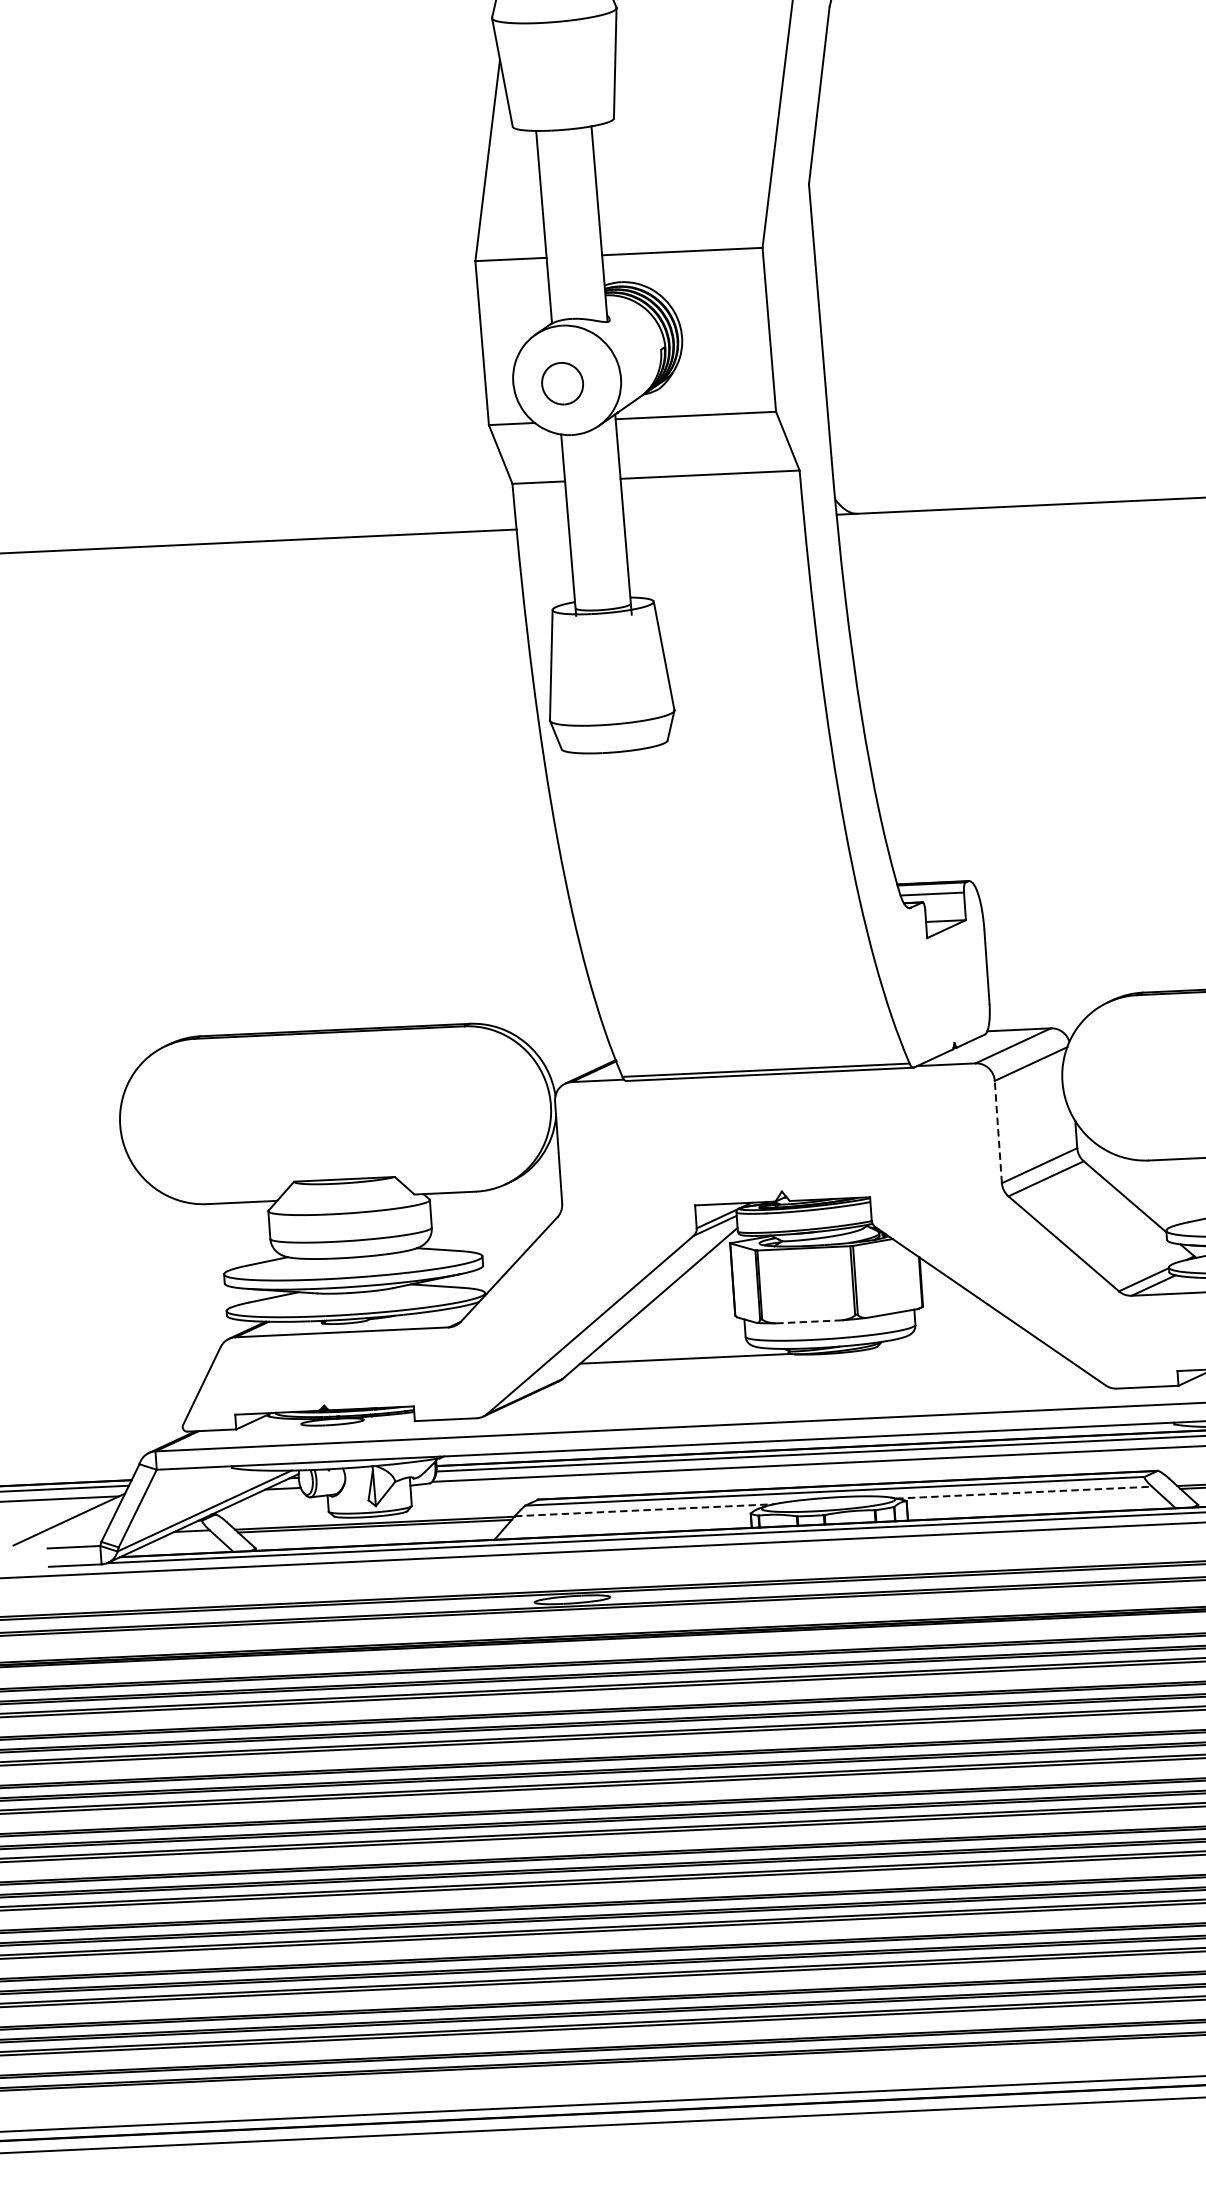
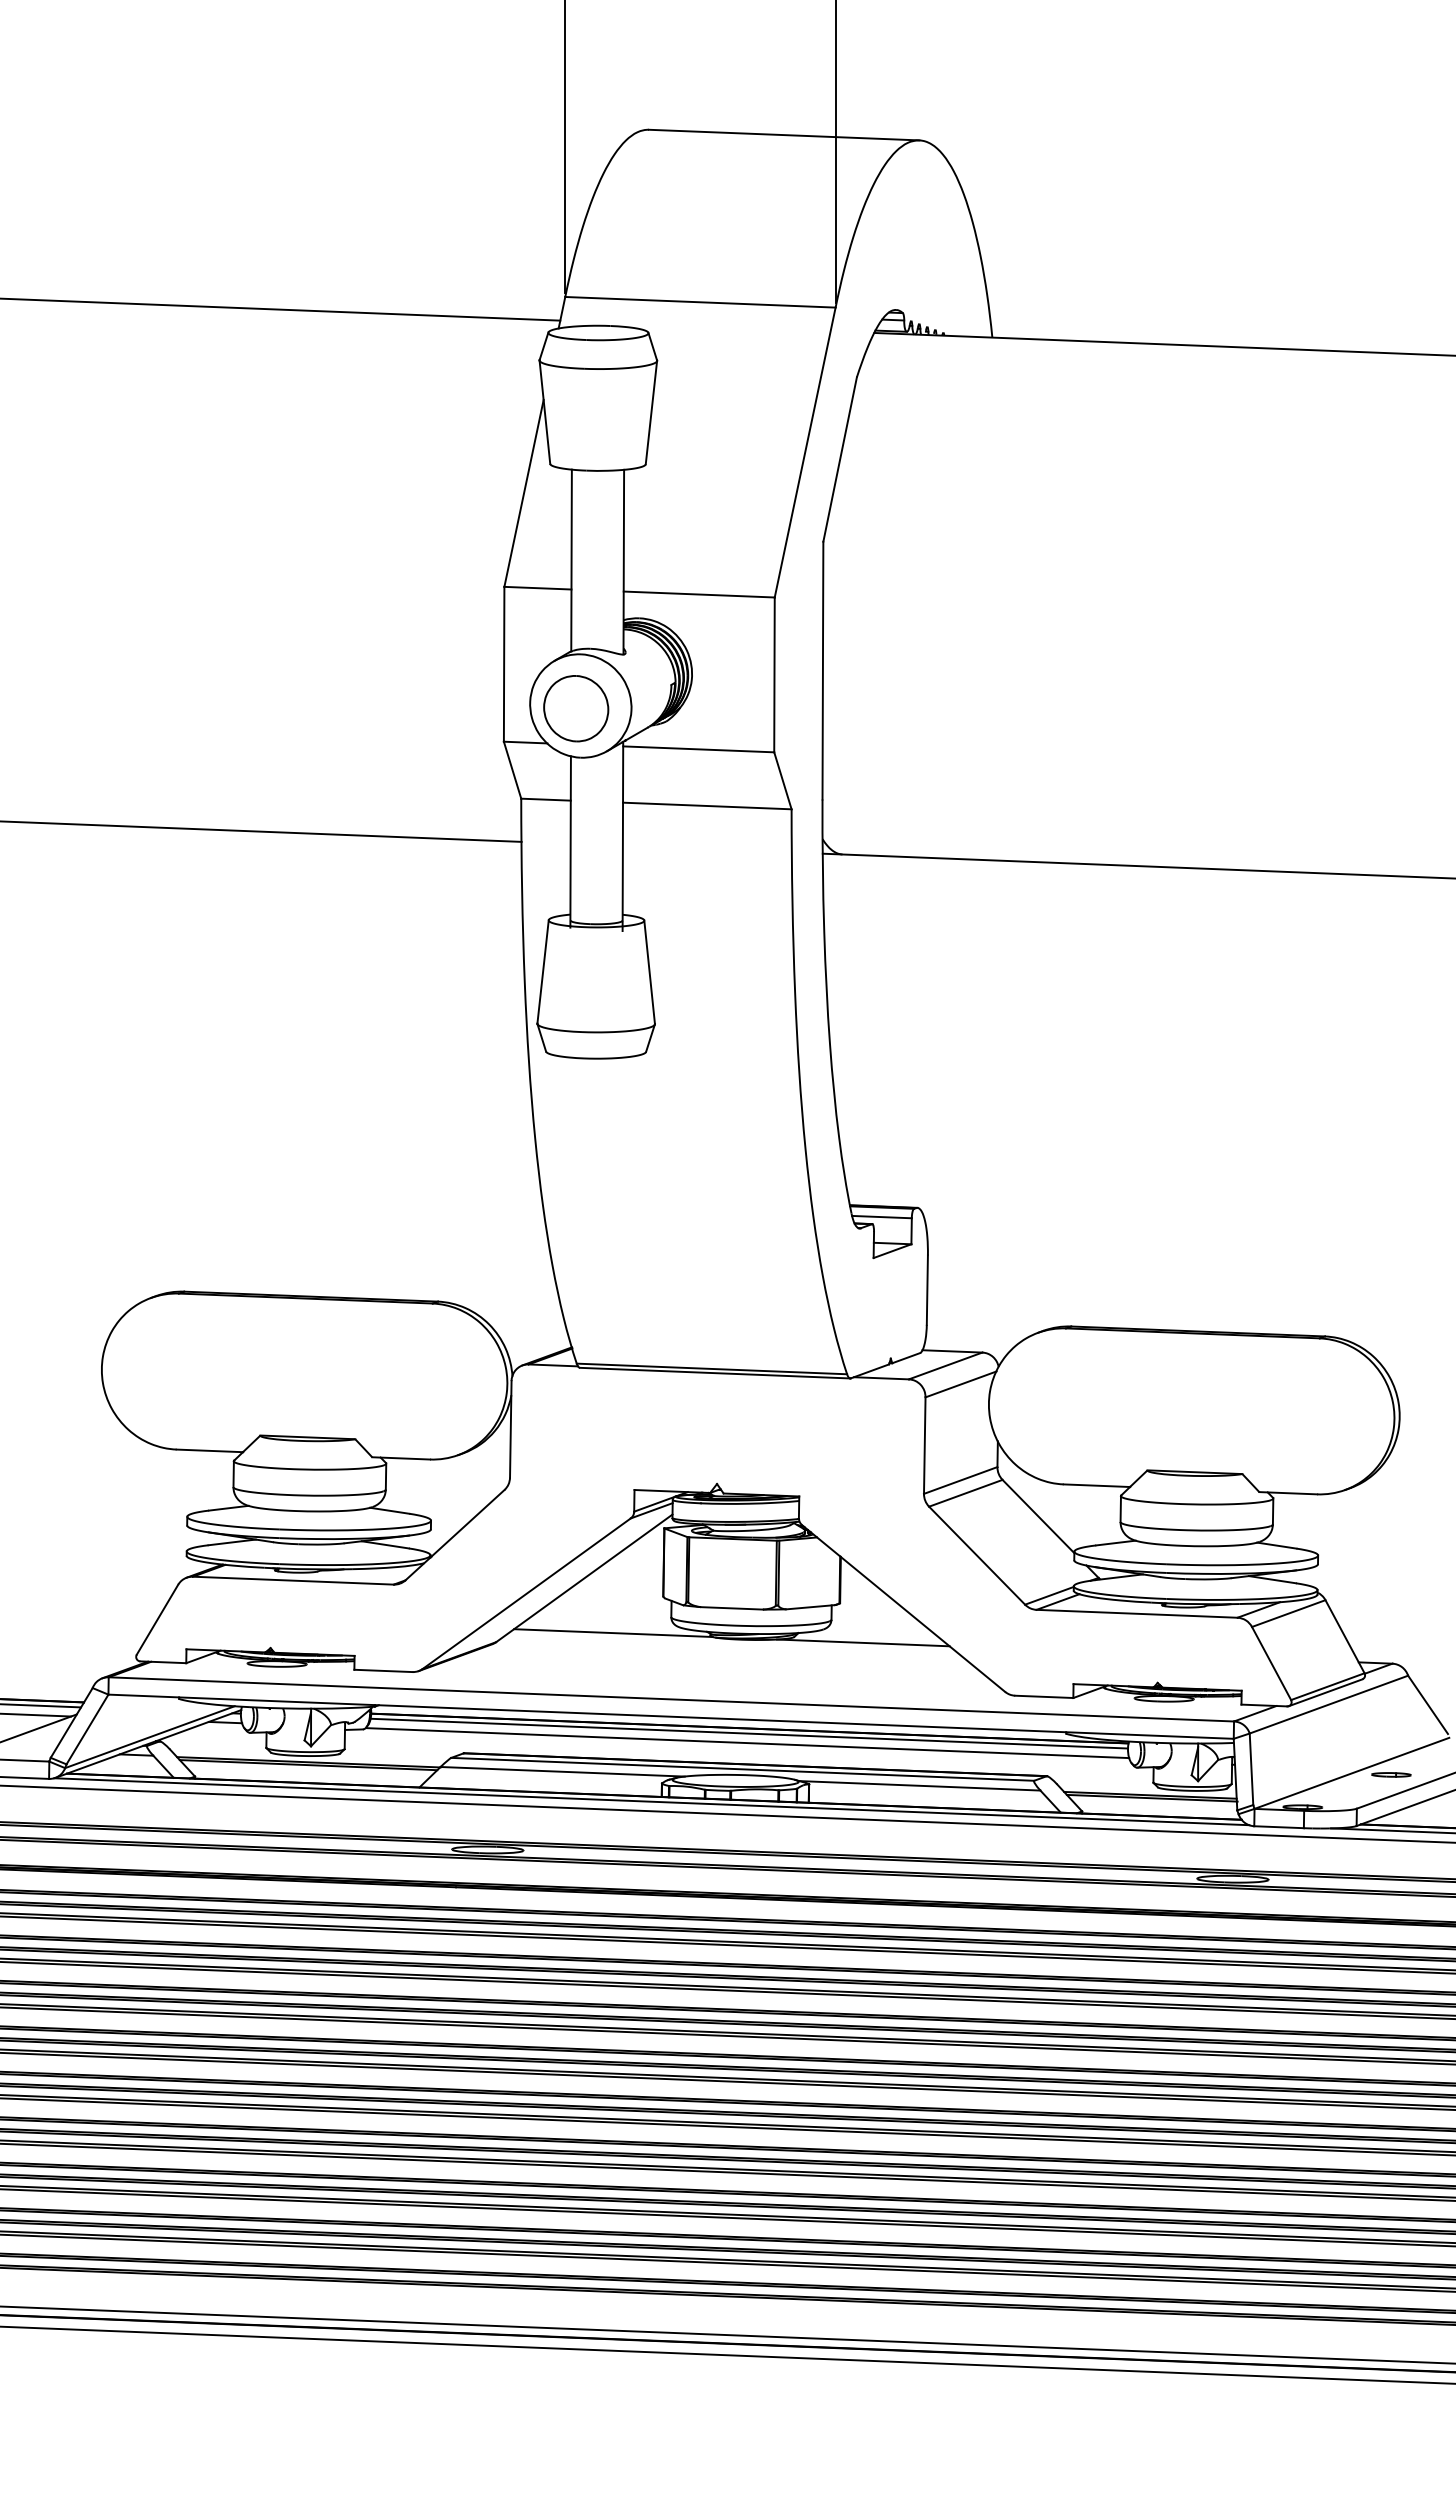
part: (562, 383) -> (576, 708), size x1.67
line: (998, 1131) -> (924, 1445), dashed -> solid
line: (808, 1322) -> (731, 1608), dashed -> solid
line: (951, 1346) -> (863, 1642), added
line: (1023, 1492) -> (919, 1785), dashed -> solid
line: (645, 1509) -> (563, 1771), dashed -> solid

